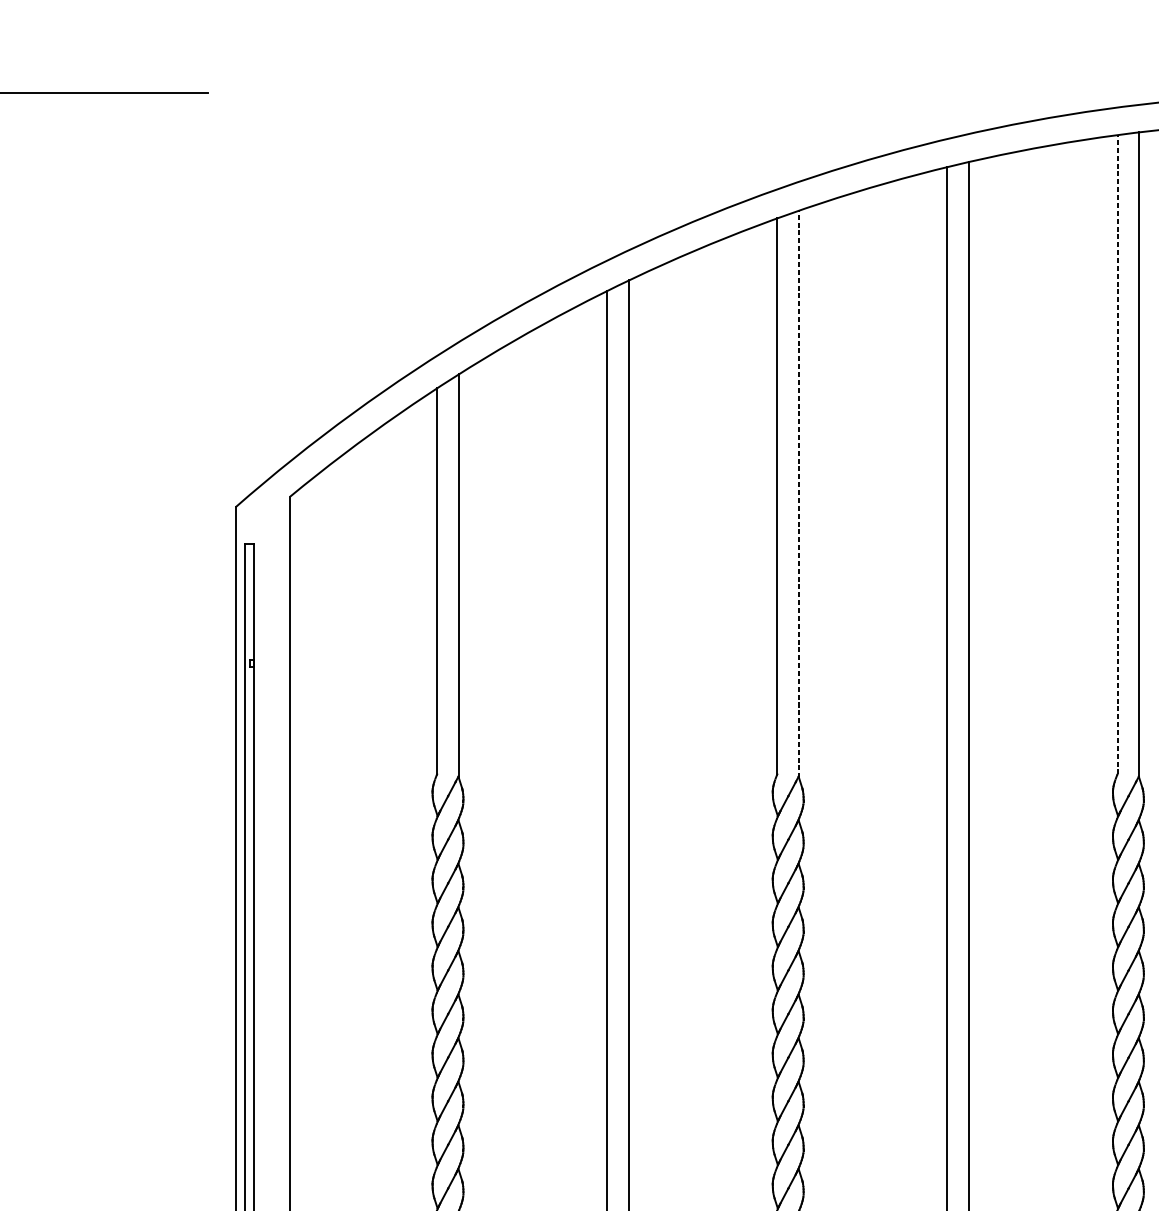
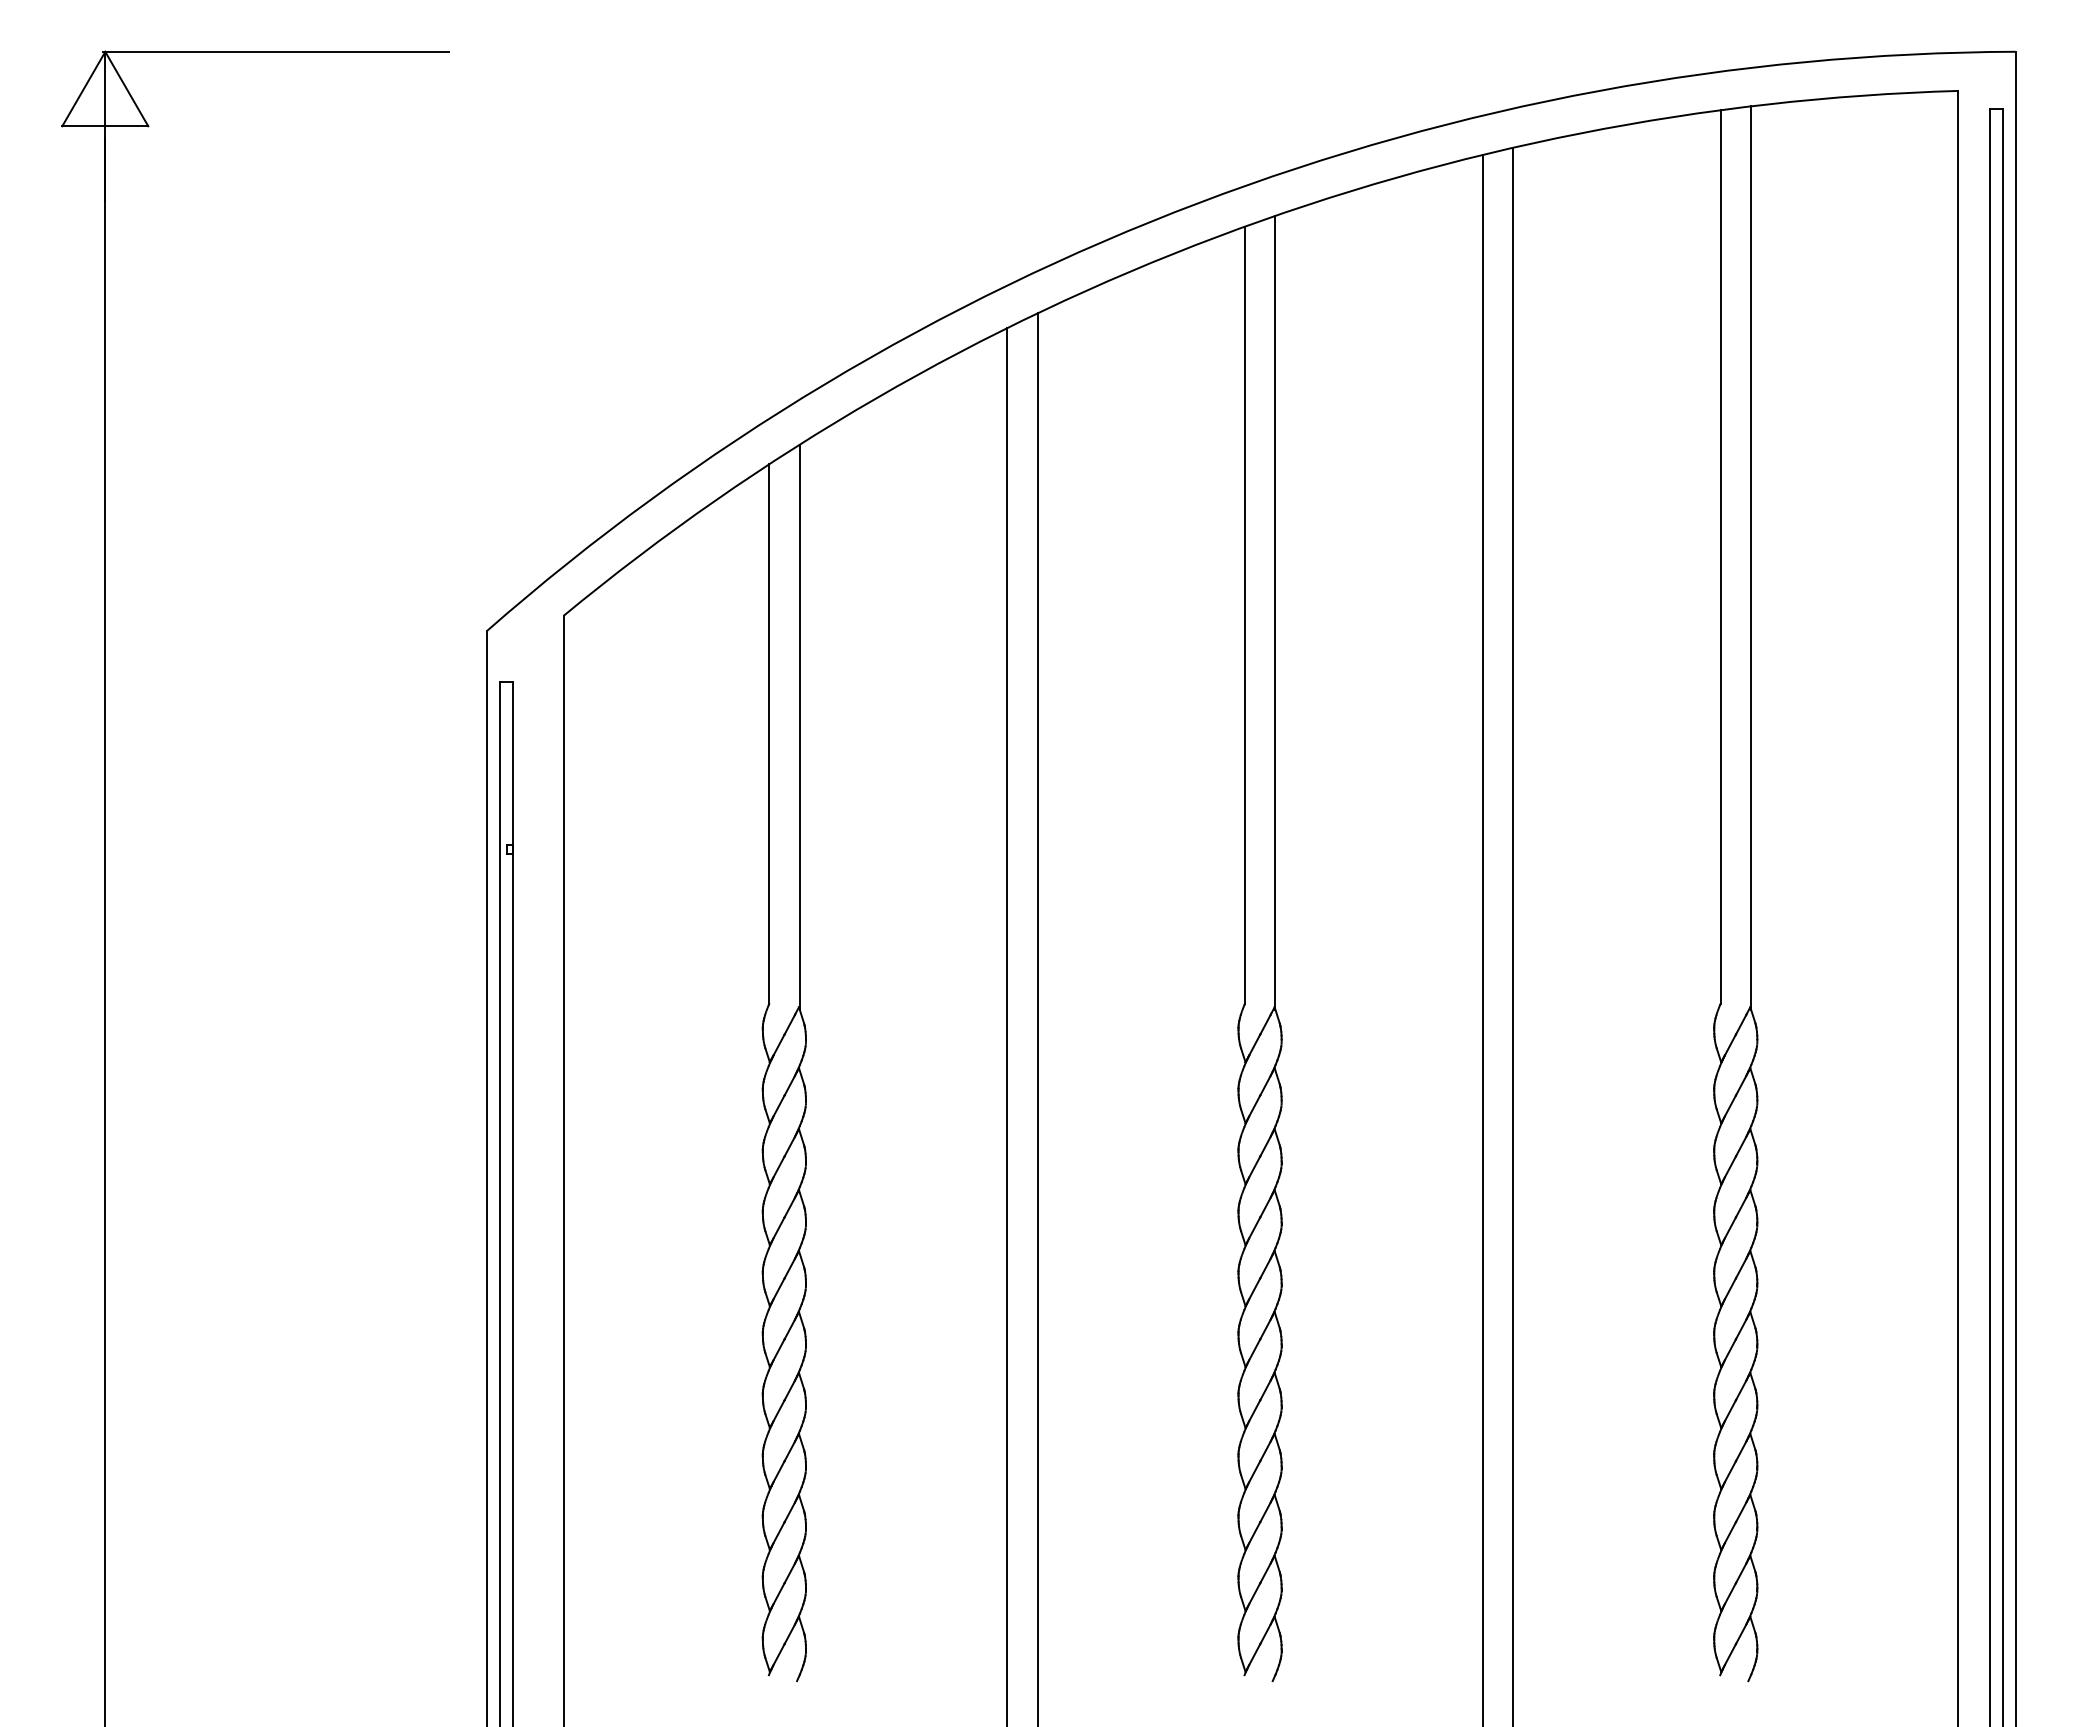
line: (1117, 454) -> (1720, 557), dashed -> solid
line: (799, 494) -> (1275, 612), dashed -> solid

